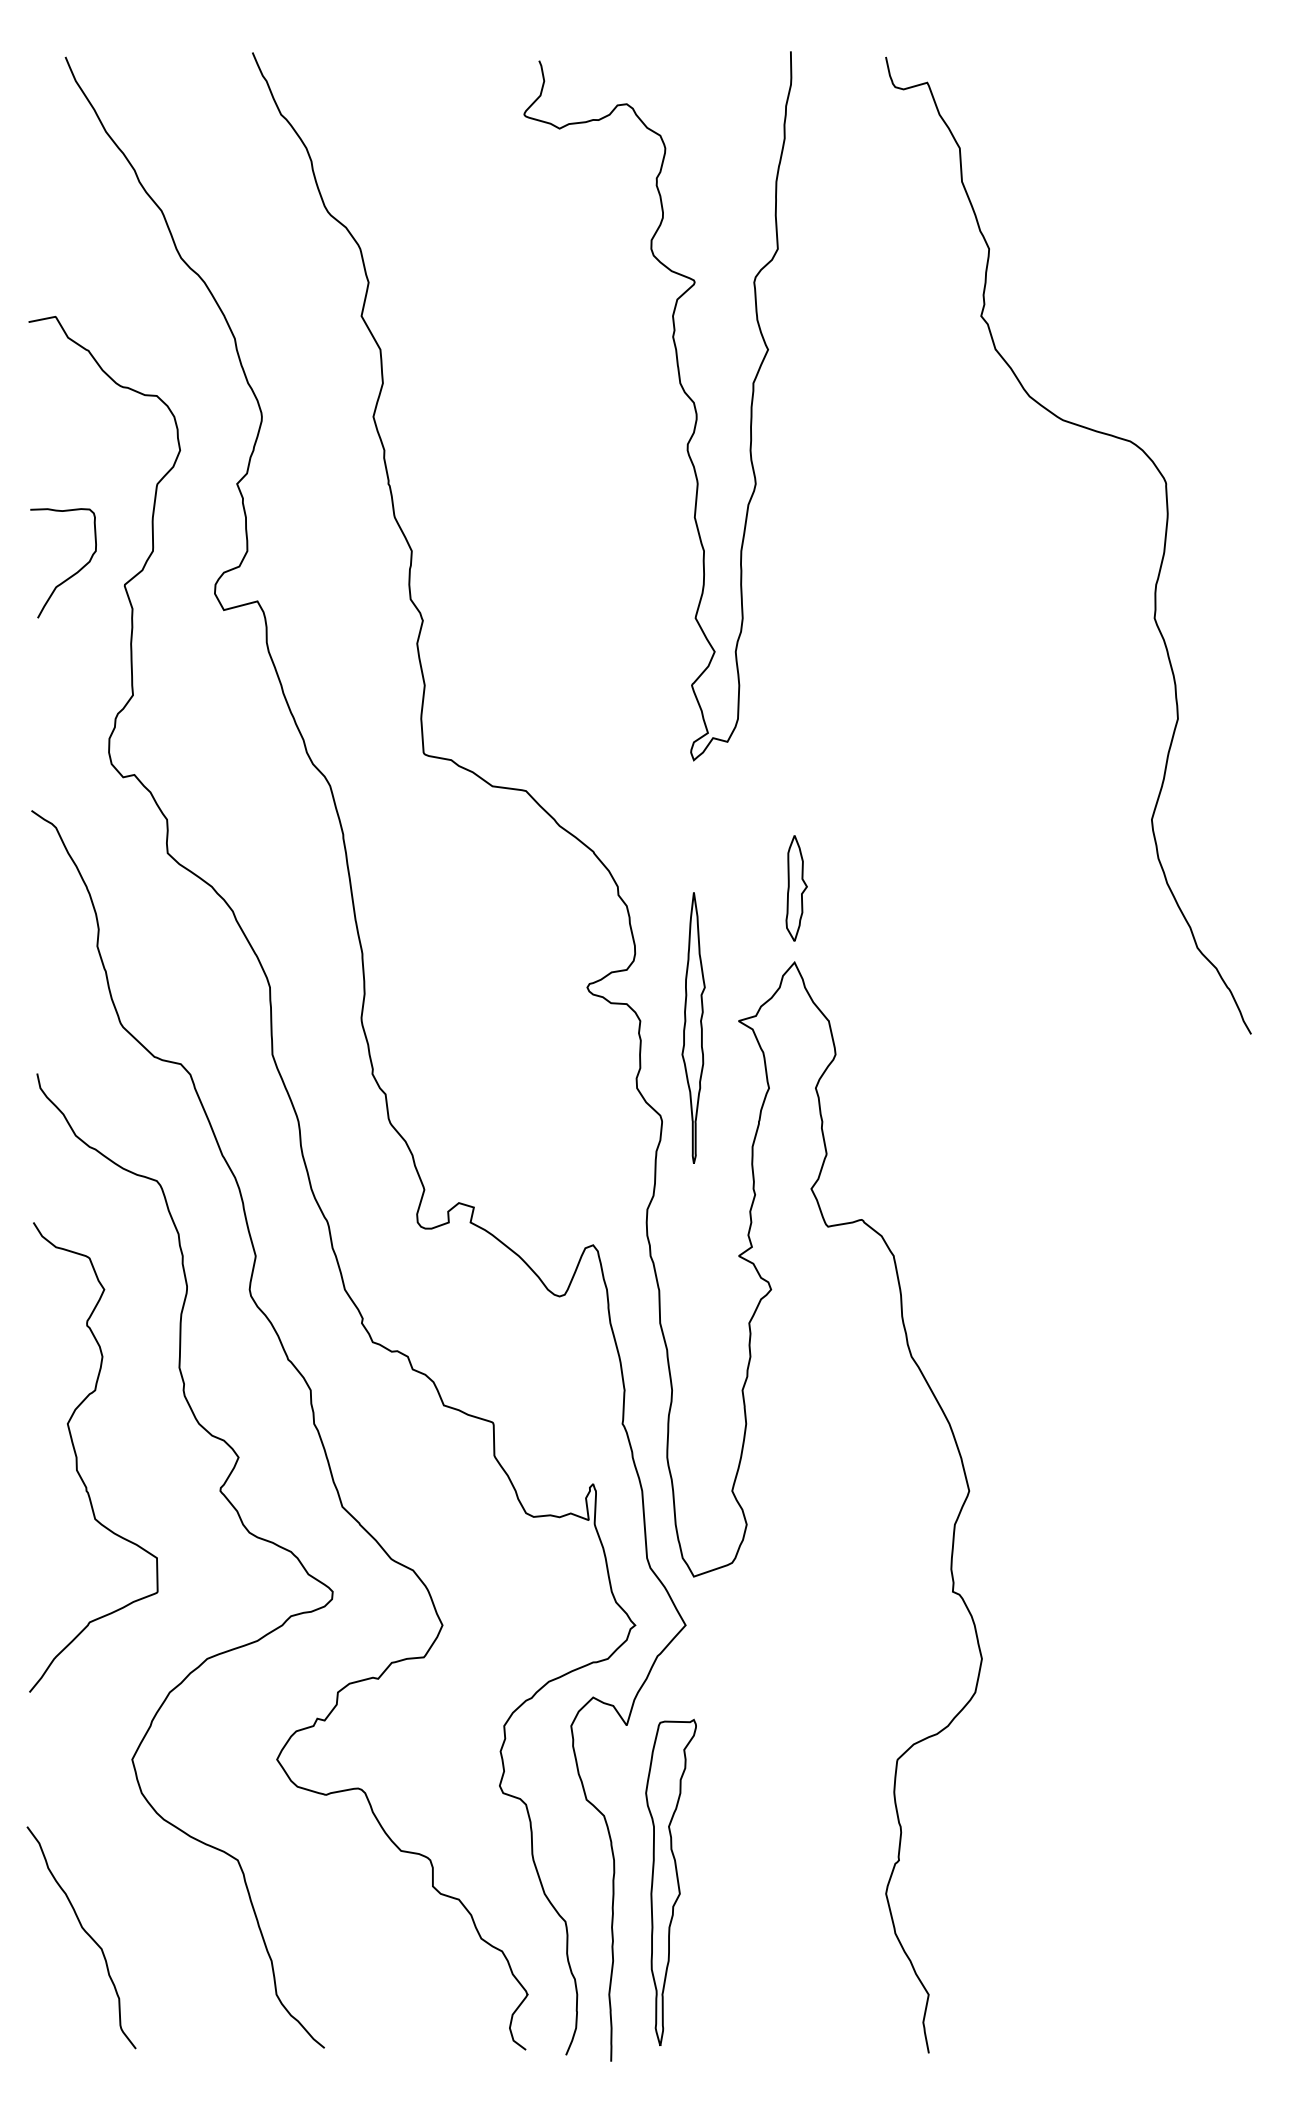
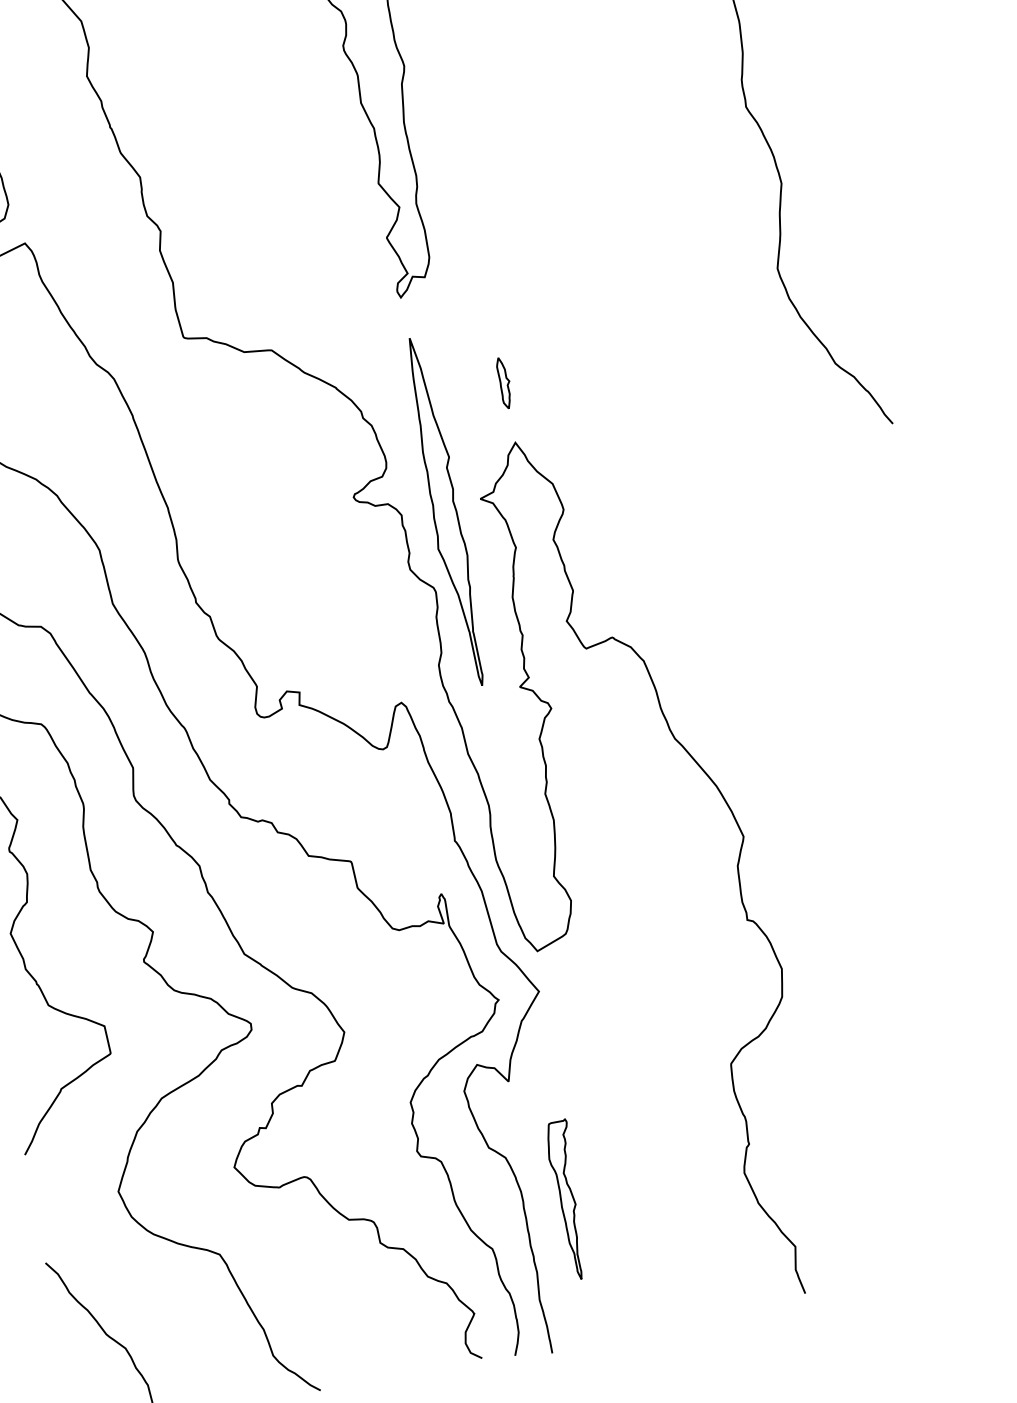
part: (796, 888) -> (504, 383), size x0.6
part: (693, 1027) -> (445, 511), size x1.6
part: (670, 1881) -> (569, 1199), size x0.6

